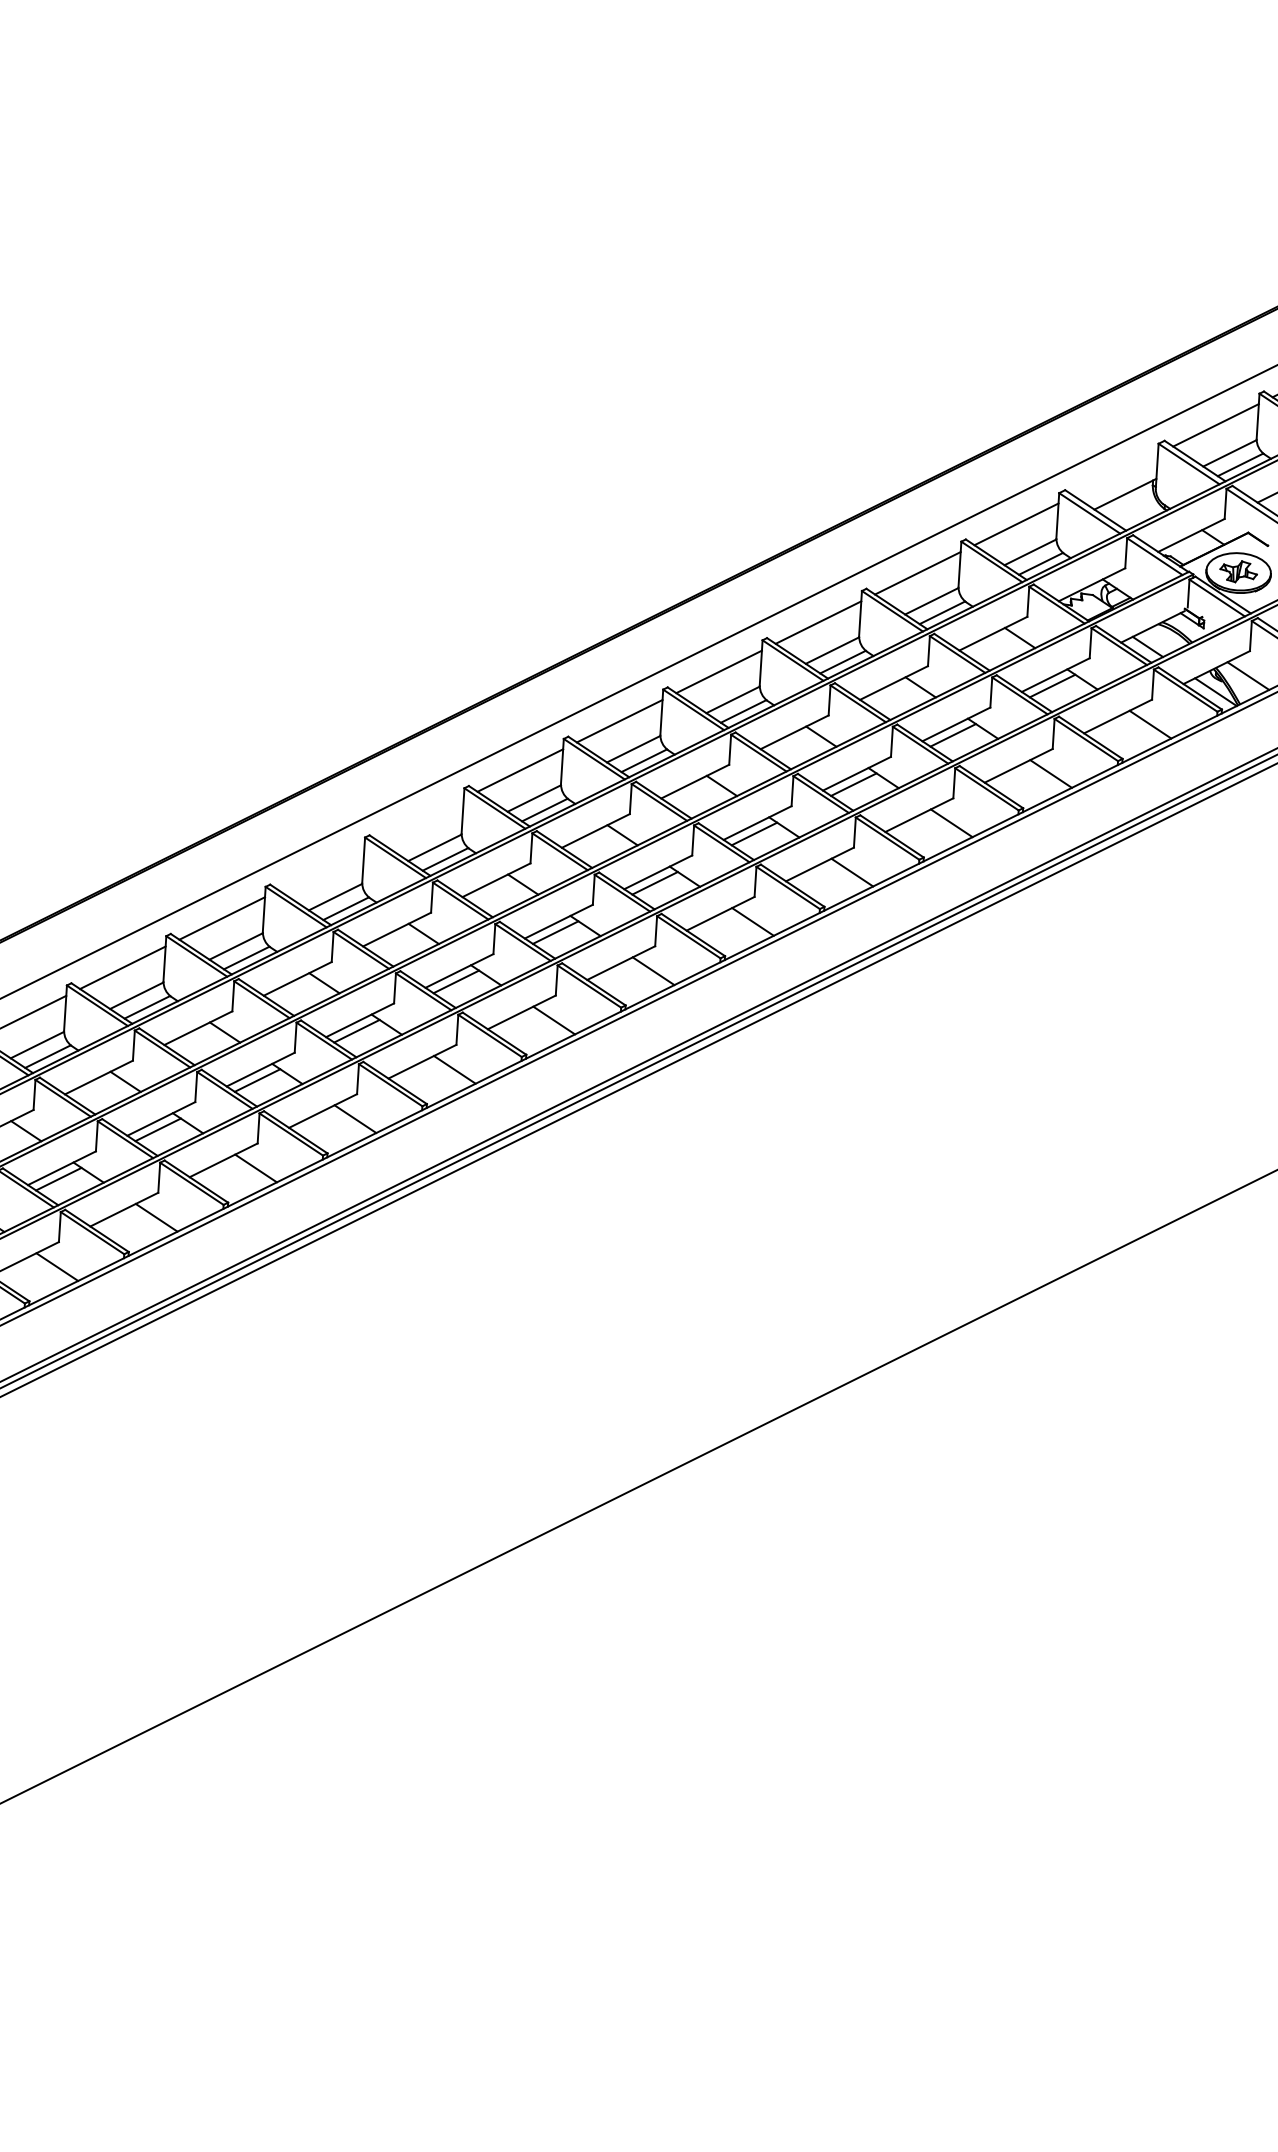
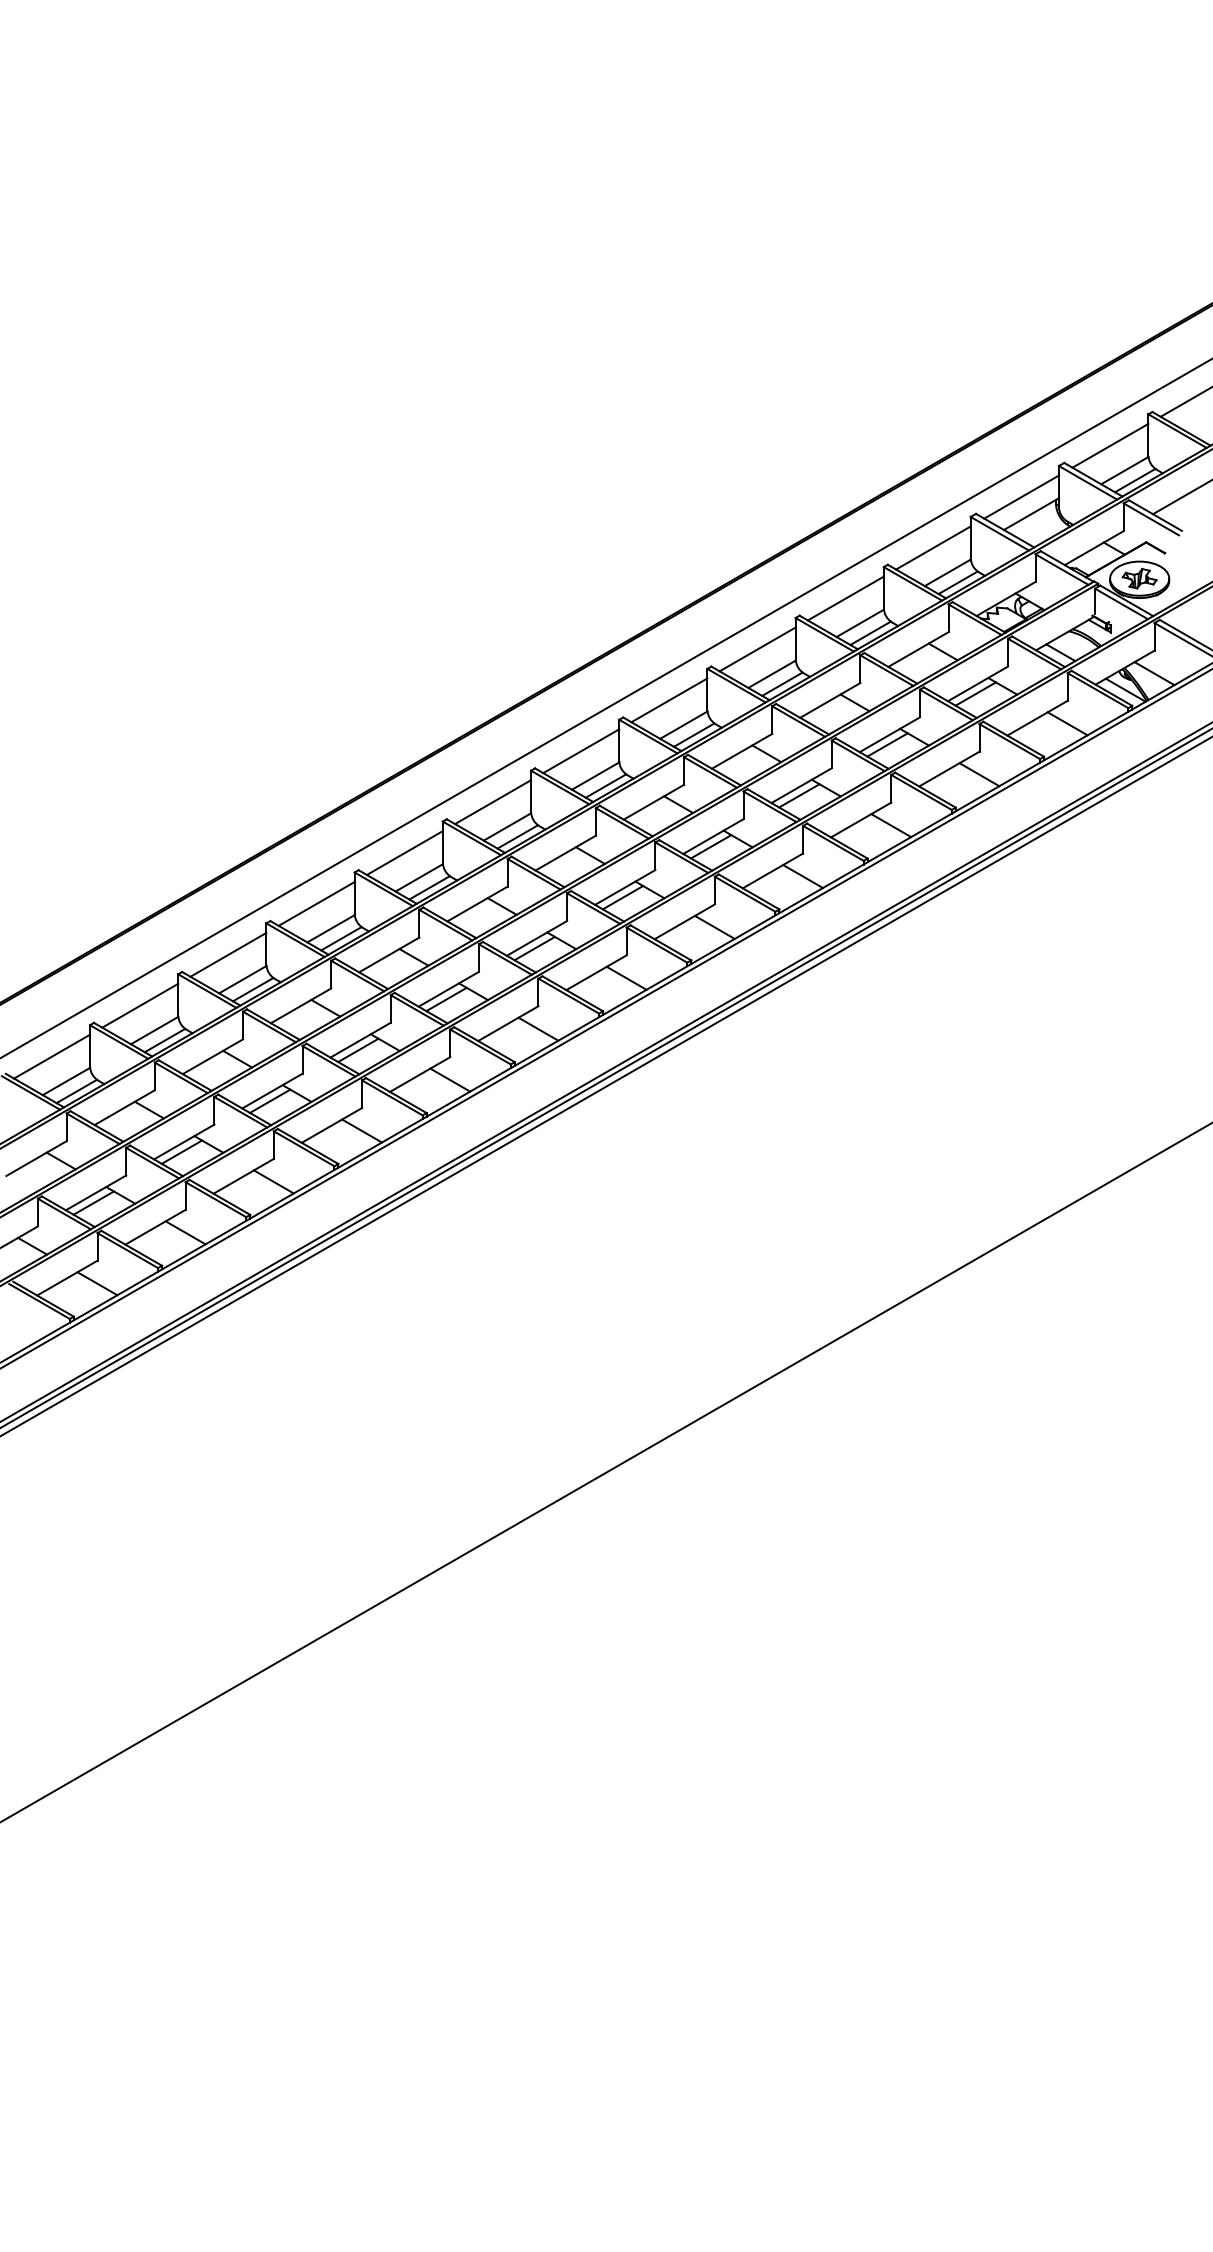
line: (1115, 474) -> (1021, 496), added
line: (420, 819) -> (404, 852), added
line: (321, 868) -> (316, 903), added

